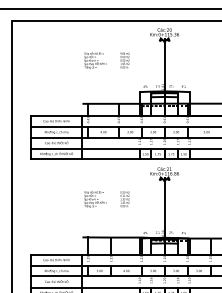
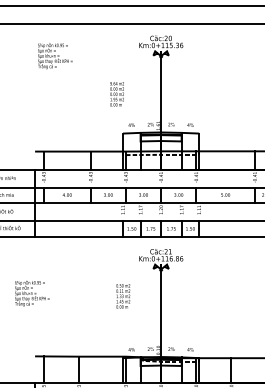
text: (95, 60) -> (55, 55), moved
text: (124, 60) -> (116, 94), moved
text: (95, 199) -> (32, 293), moved
text: (124, 199) -> (122, 296), moved

